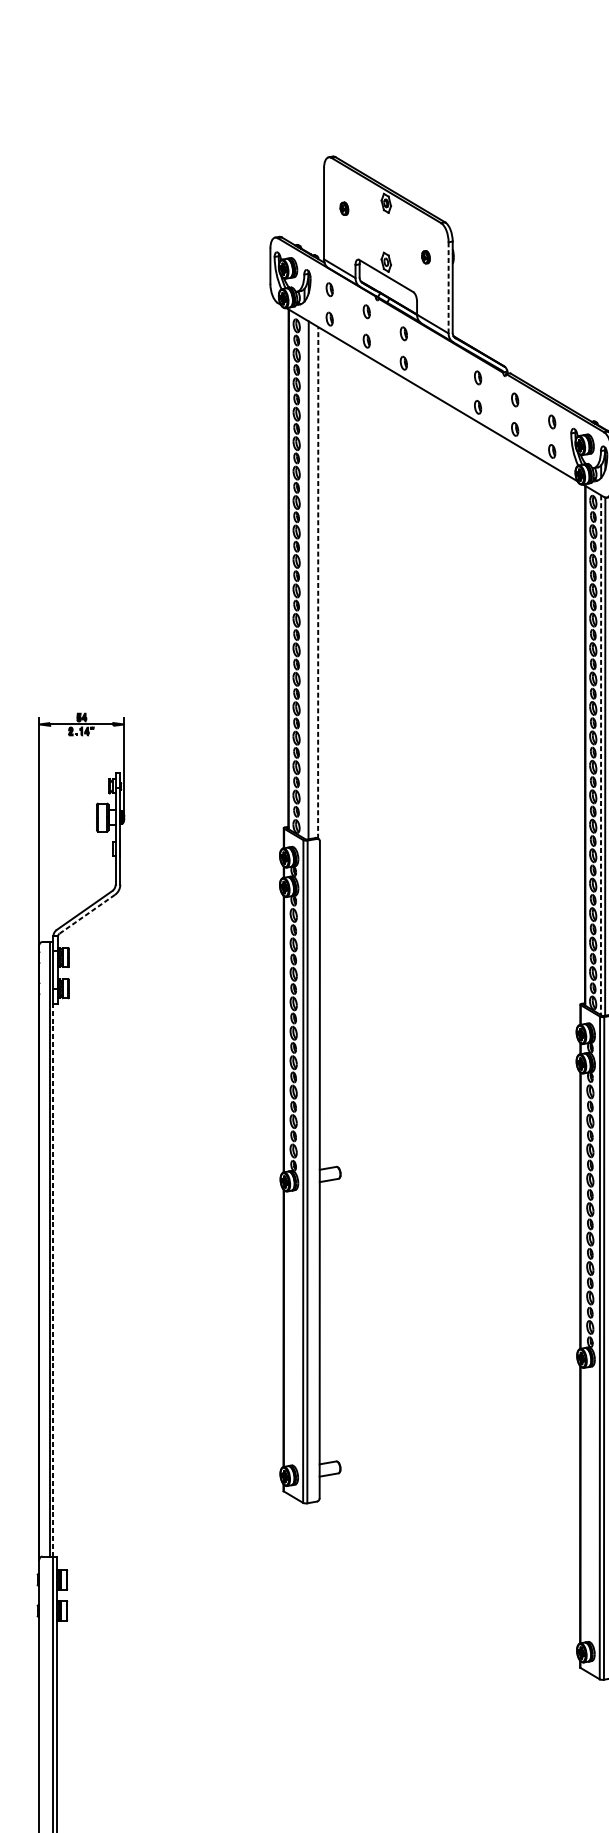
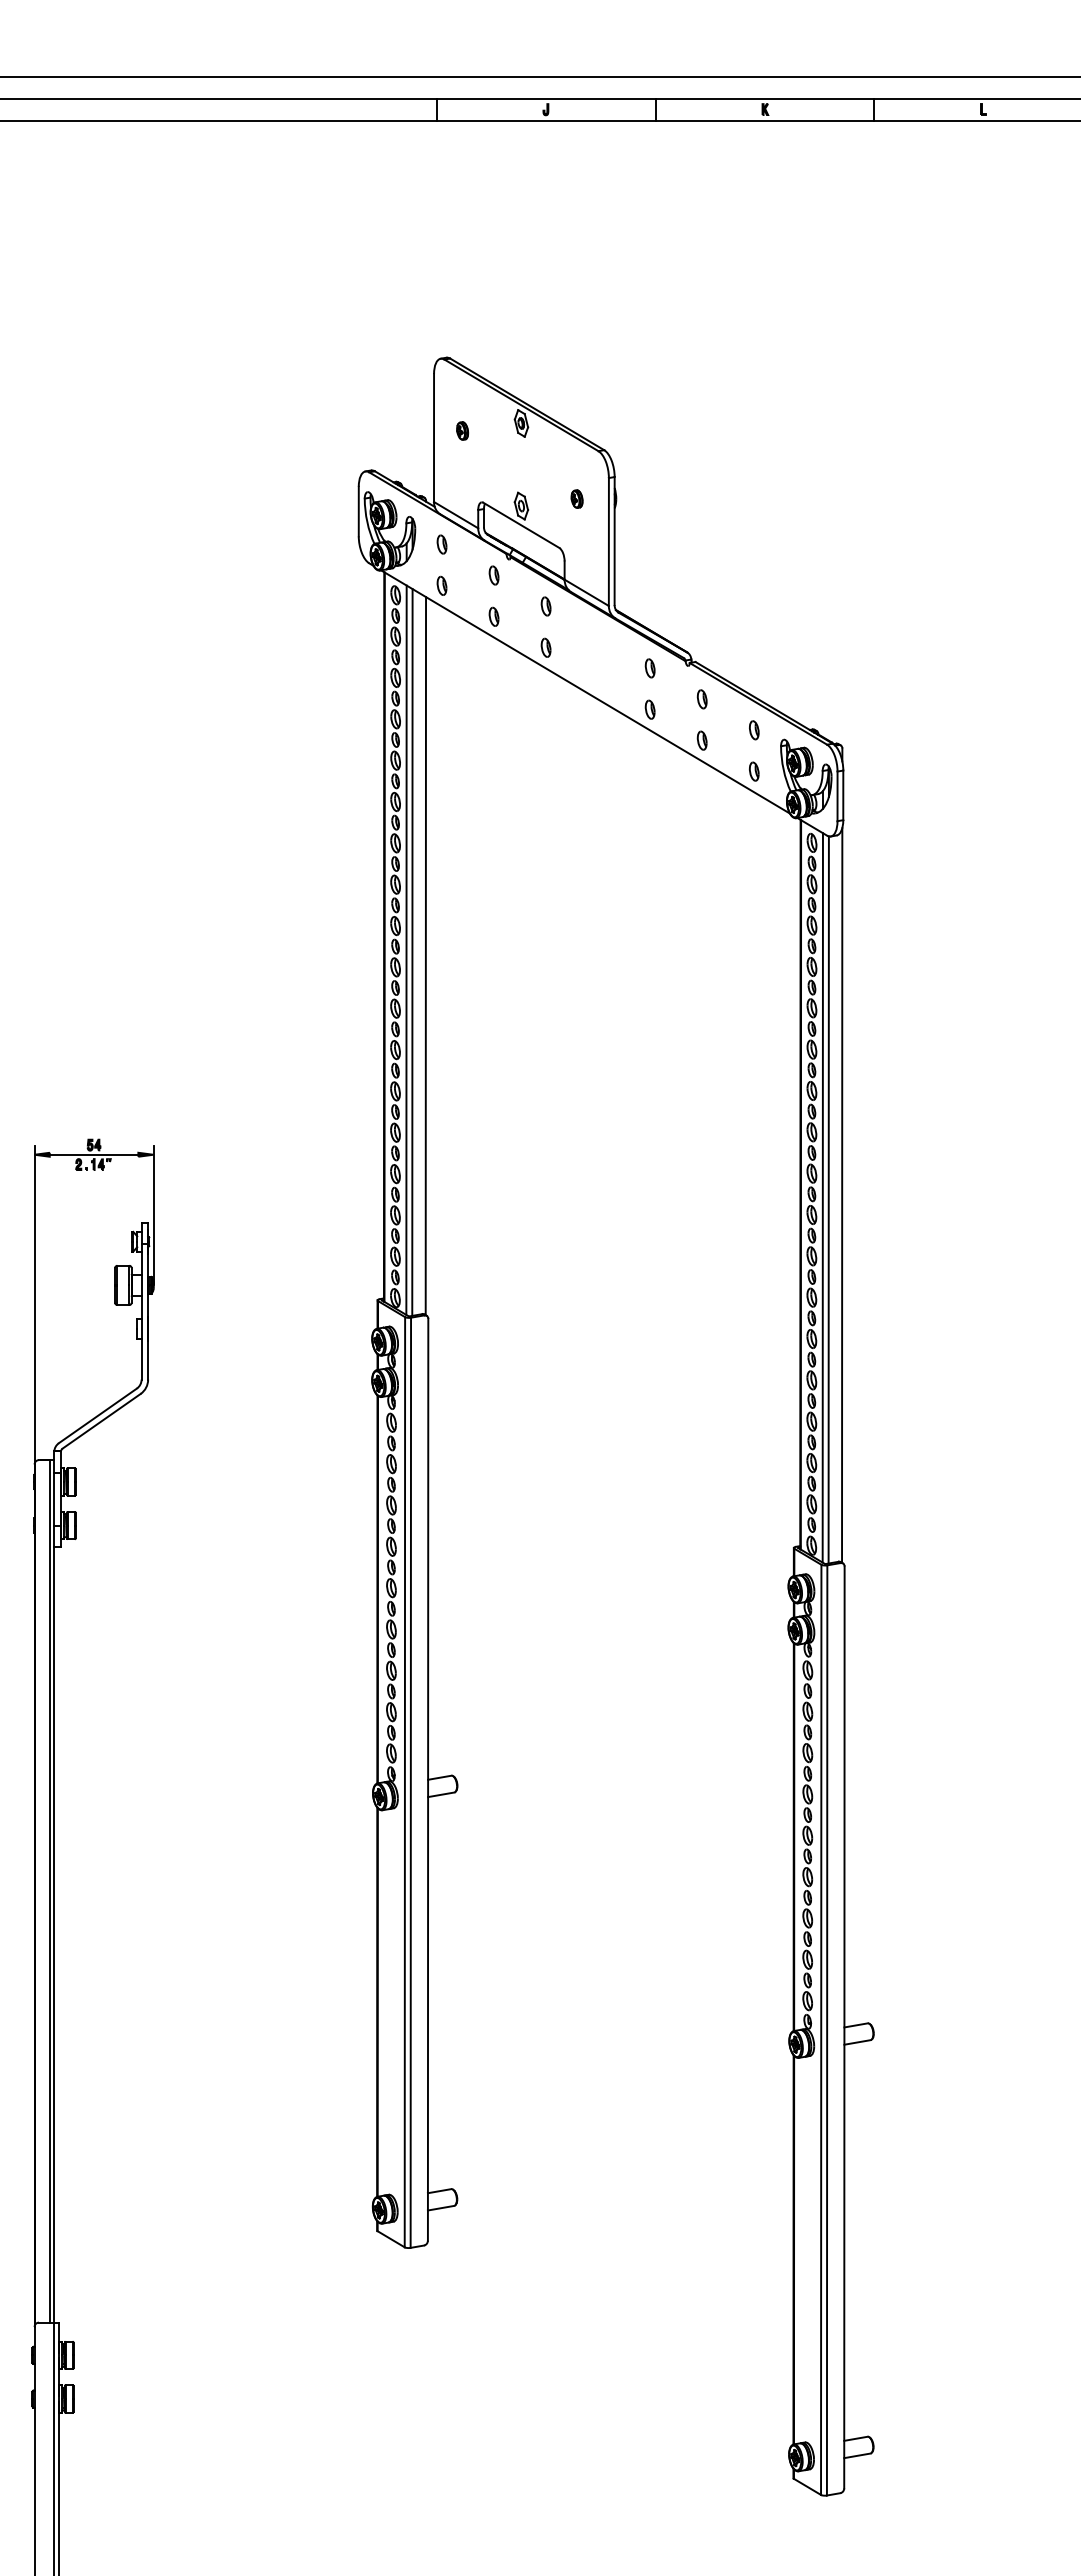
line: (448, 288) -> (608, 542), dashed -> solid
line: (304, 578) -> (406, 949), added
line: (317, 582) -> (425, 955), dashed -> solid
line: (600, 754) -> (822, 1197), dashed -> solid
line: (87, 914) -> (101, 1421), dashed -> solid
line: (53, 1280) -> (54, 1935), dashed -> solid

